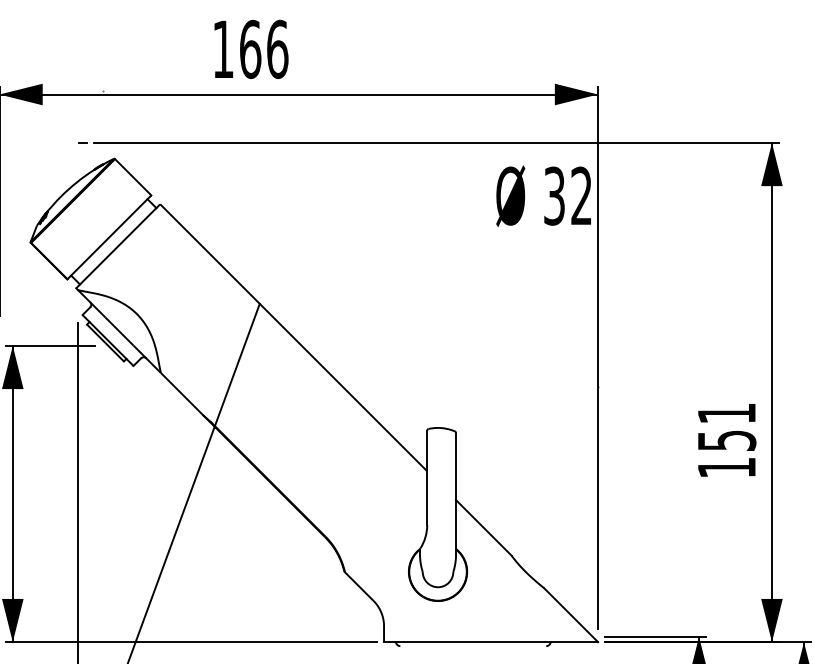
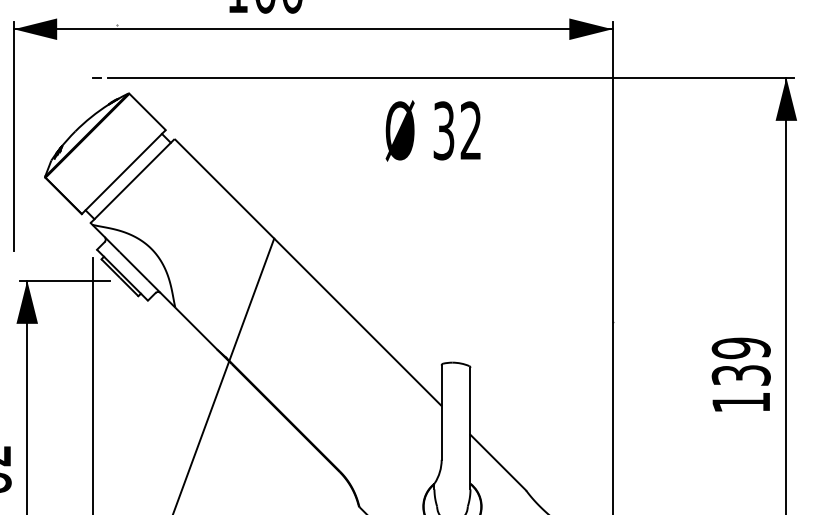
text: (543, 195) -> (432, 130), moved
text: (726, 426) -> (740, 361), 151 -> 139

